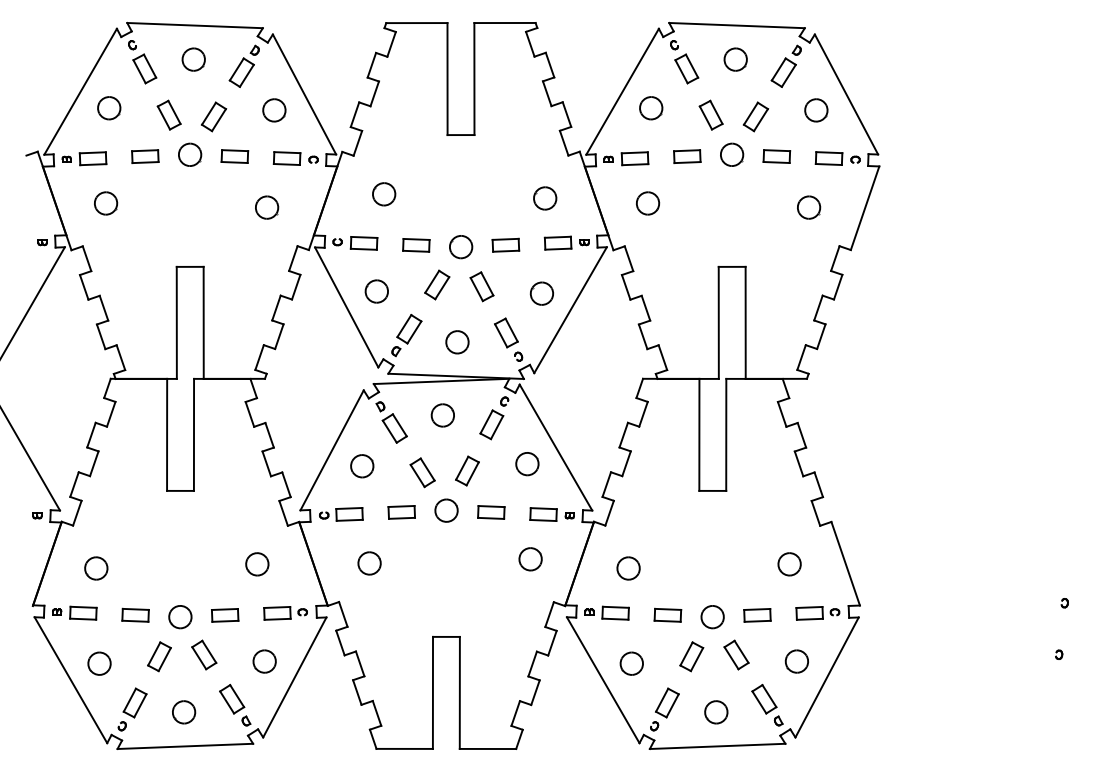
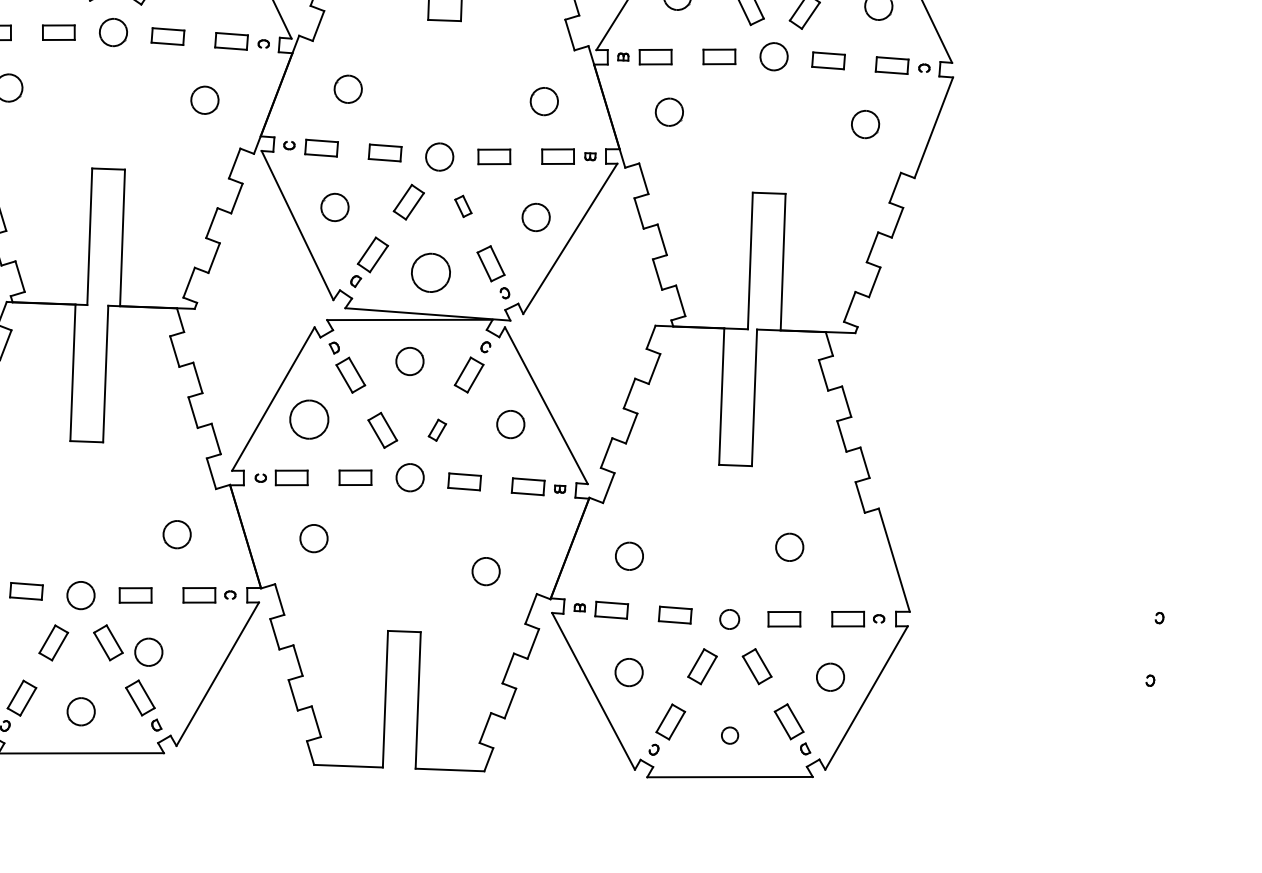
part: (481, 286) -> (462, 206), size x0.6
part: (457, 342) -> (431, 273), size x1.4
part: (362, 466) -> (309, 420), size x1.4
part: (467, 470) -> (437, 429), size x0.6
part: (530, 559) -> (485, 571), moved
part: (789, 564) -> (789, 547), moved
part: (712, 617) -> (729, 619), size x0.7
part: (264, 661) -> (148, 652), moved
part: (716, 712) -> (730, 735), size x0.6

